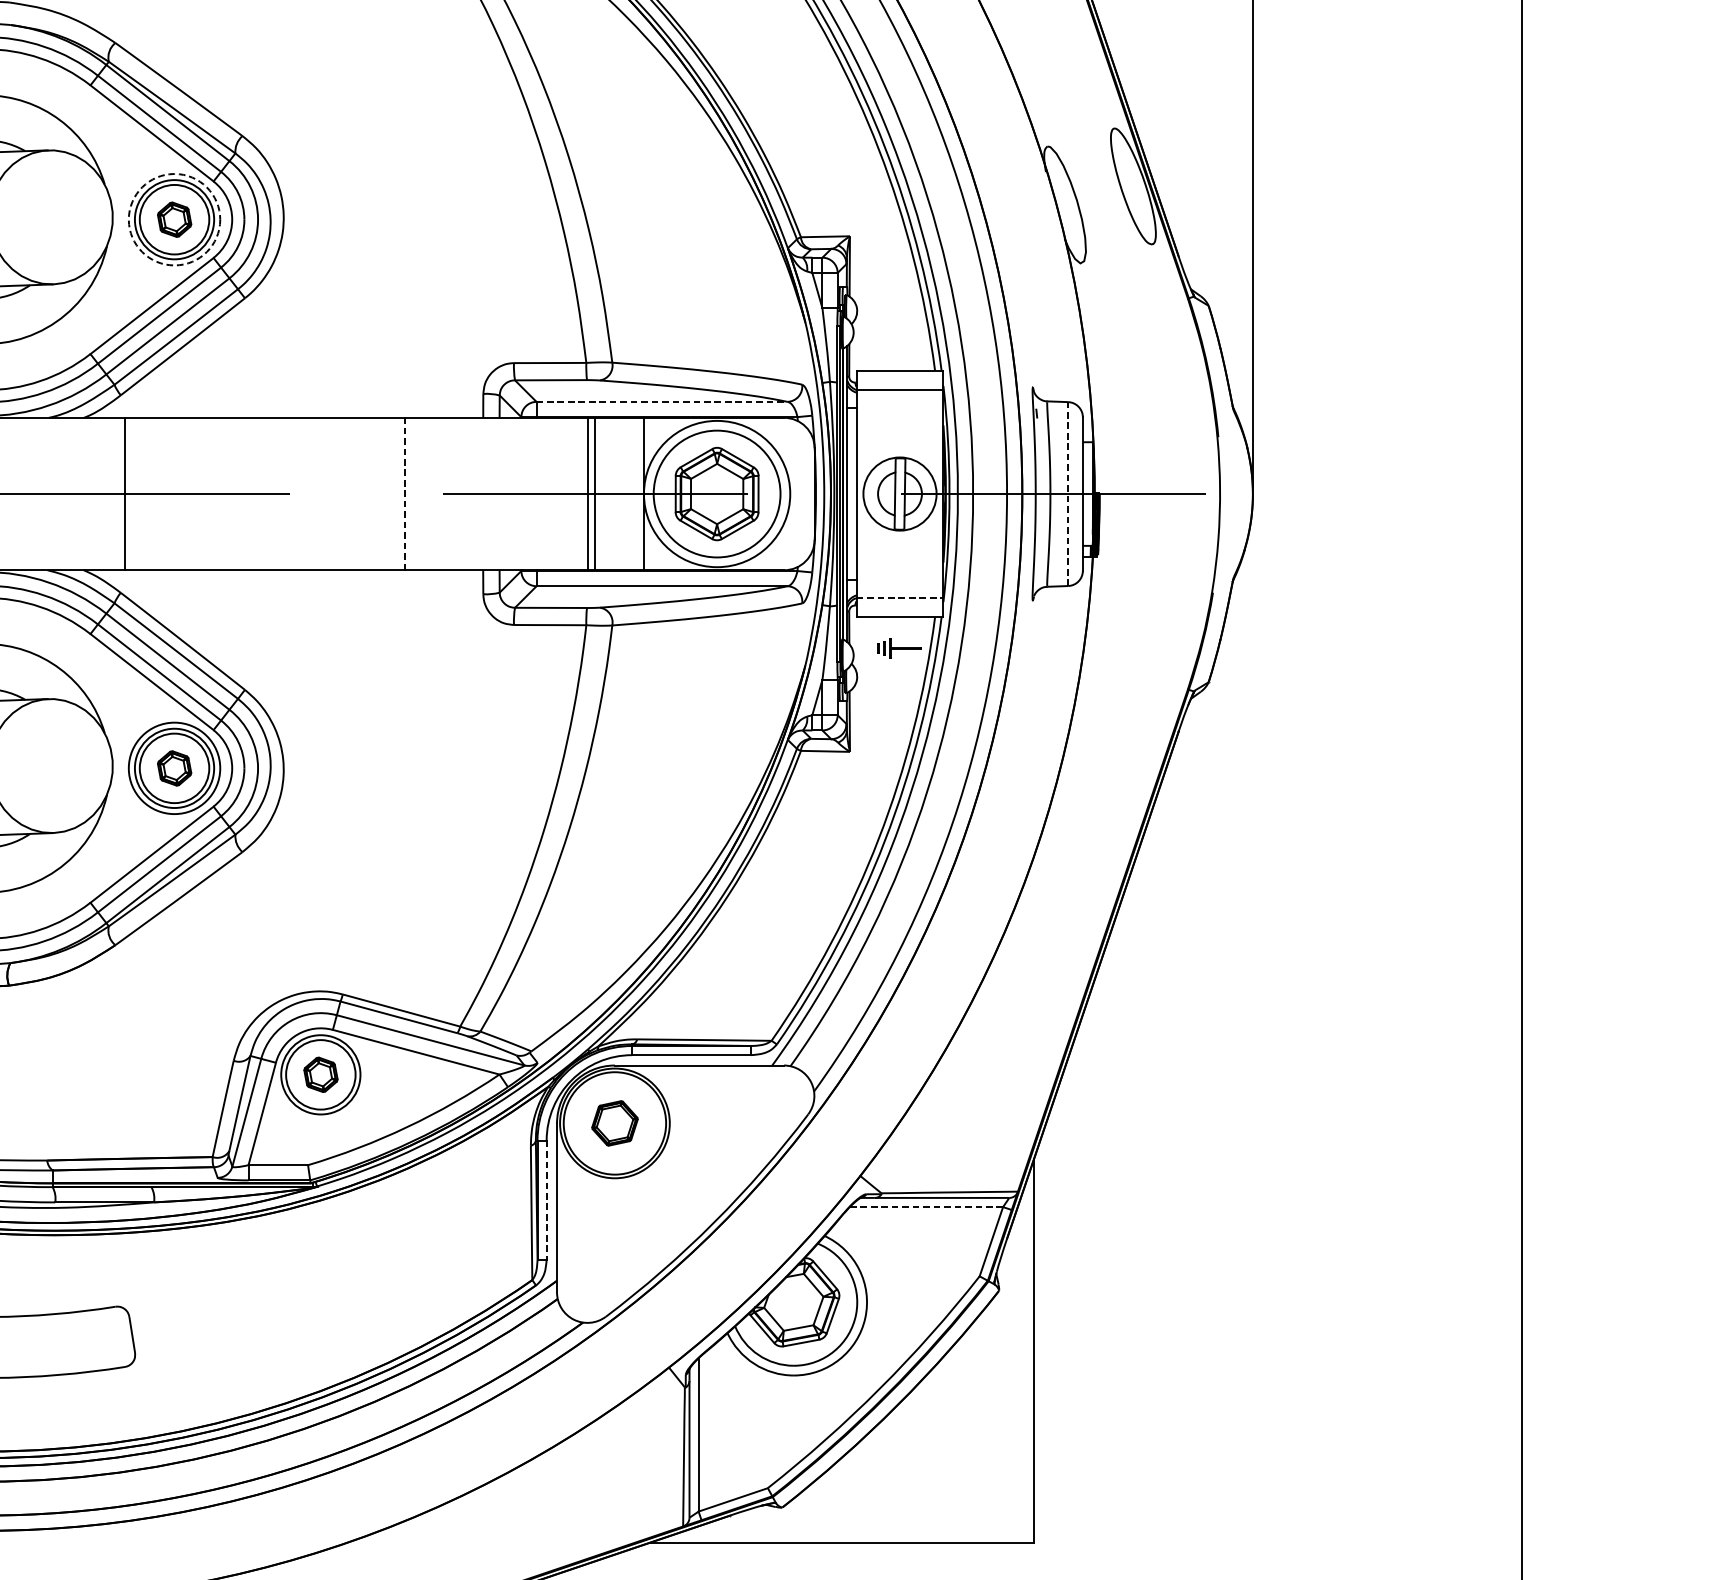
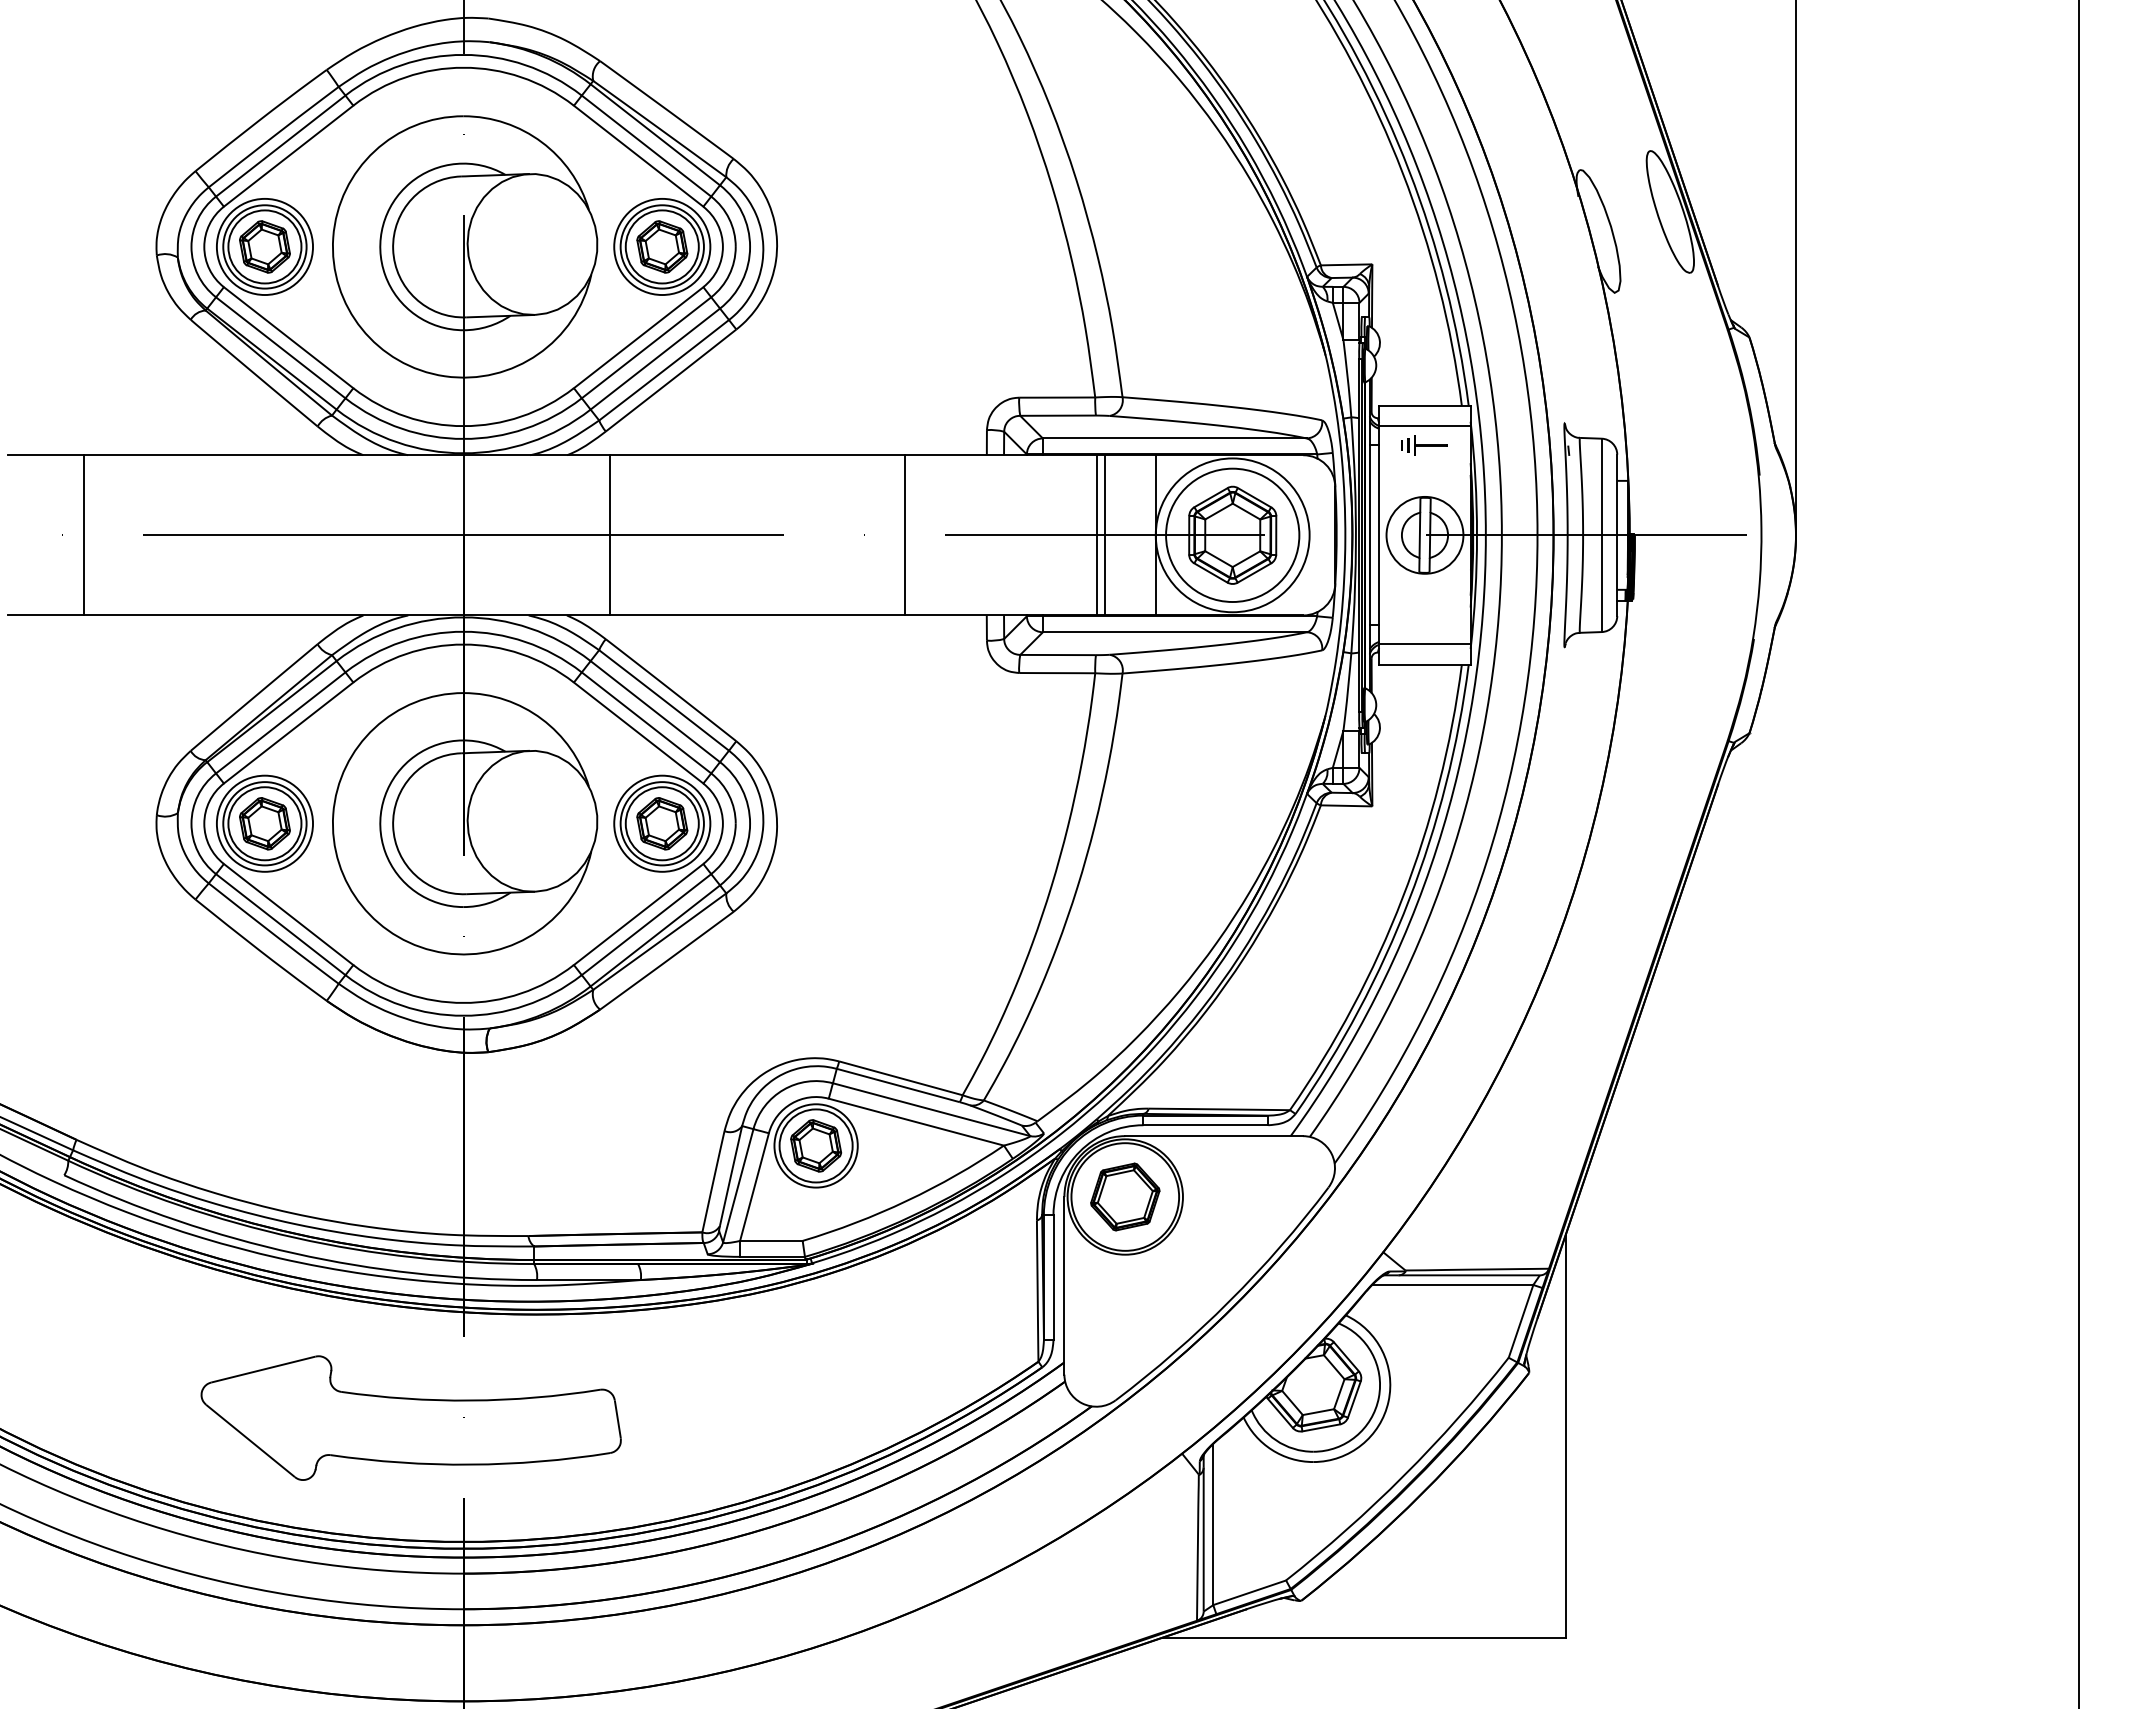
circle: (174, 219) -> (662, 246), dashed -> solid
part: (174, 219) -> (662, 246), size x1.43
line: (661, 401) -> (1174, 438), dashed -> solid
line: (404, 493) -> (904, 534), dashed -> solid
line: (1067, 494) -> (1601, 535), dashed -> solid
line: (900, 597) -> (1425, 644), dashed -> solid
part: (899, 648) -> (1424, 445), moved
part: (174, 768) -> (662, 823), size x1.43
part: (321, 1074) -> (816, 1145), size x1.43
part: (615, 1122) -> (1125, 1196), size x1.43
line: (546, 1200) -> (1053, 1278), dashed -> solid
line: (926, 1206) -> (1452, 1284), dashed -> solid

